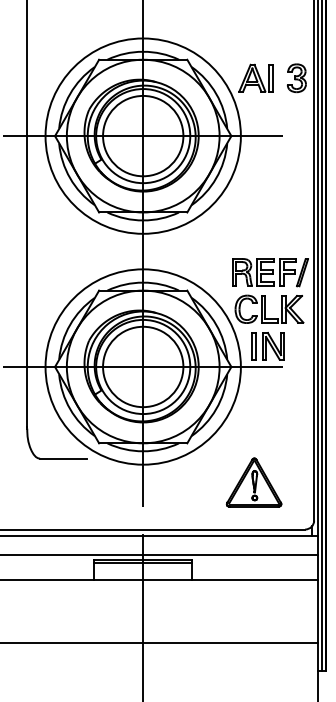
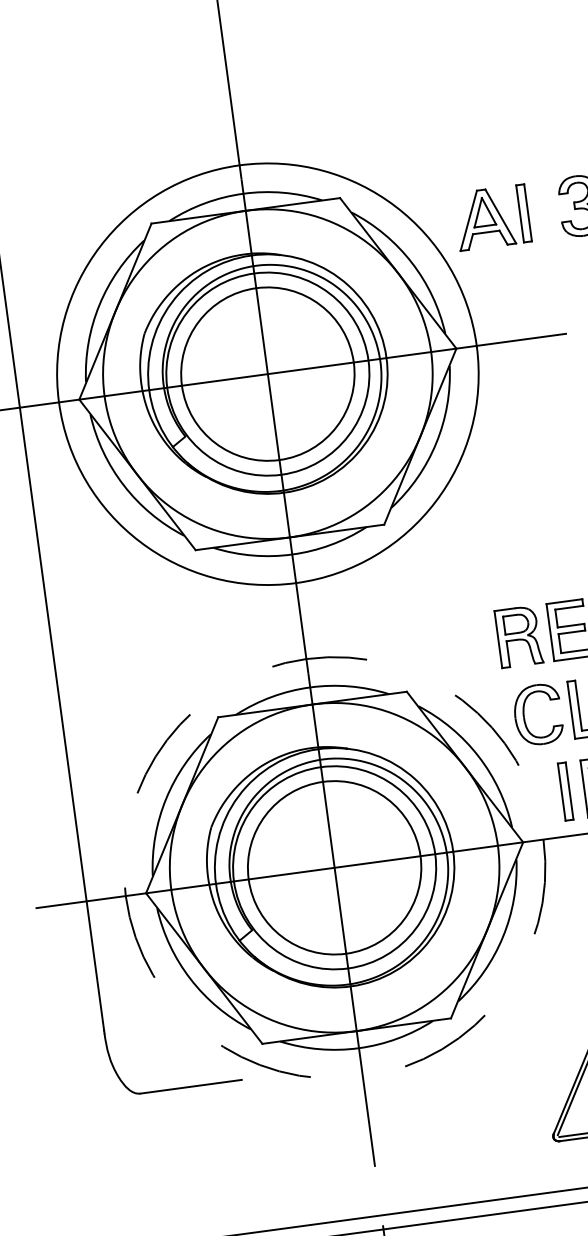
circle: (142, 366) -> (332, 867), solid -> dashed

